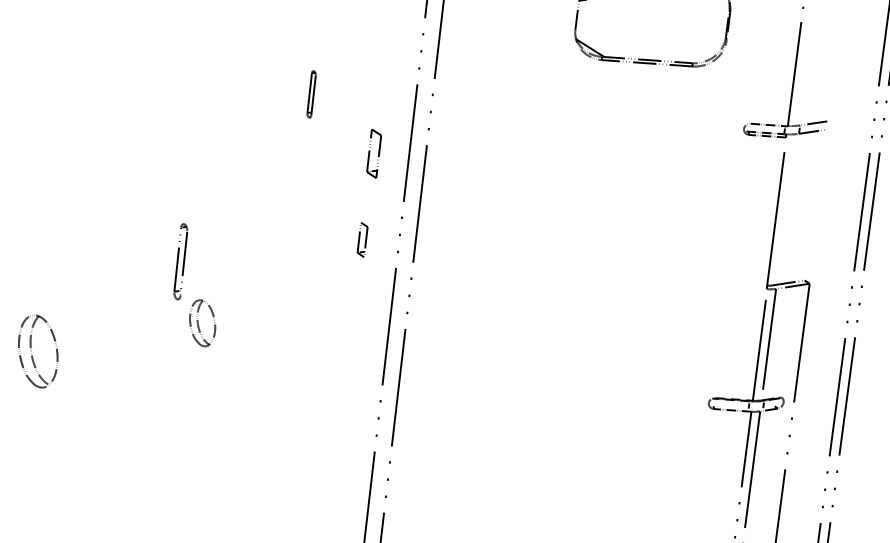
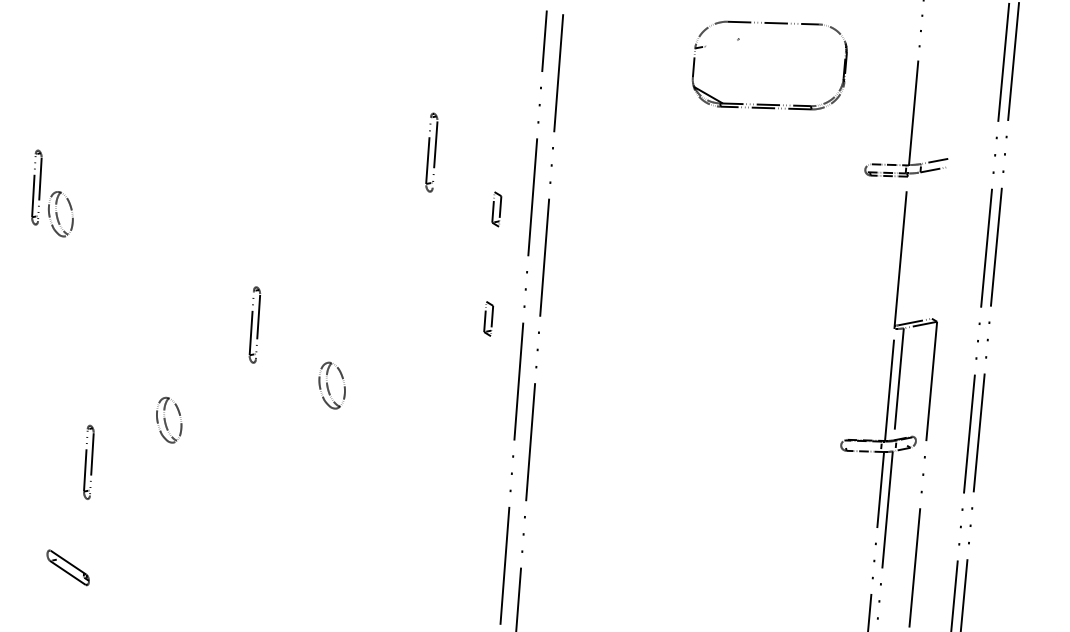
part: (311, 94) -> (431, 152), size x1.67
part: (373, 153) -> (496, 209), size x0.71
part: (362, 239) -> (488, 318), moved
part: (180, 261) -> (254, 324), moved
part: (38, 350) -> (169, 419), size x0.62

